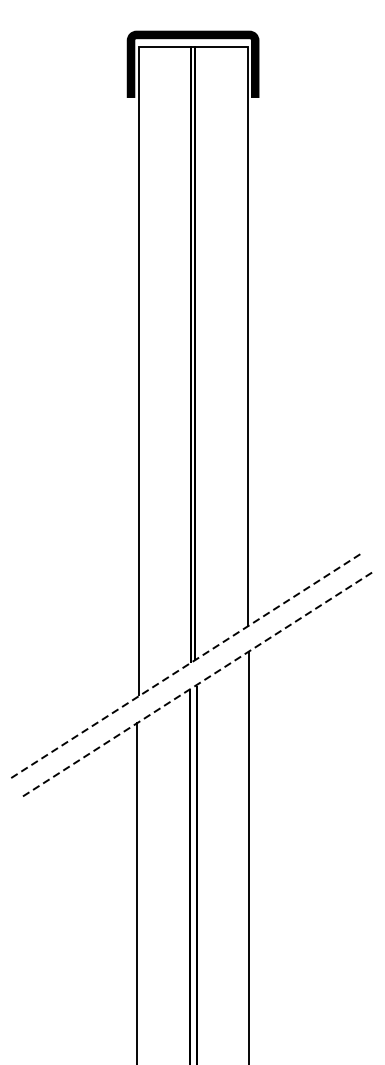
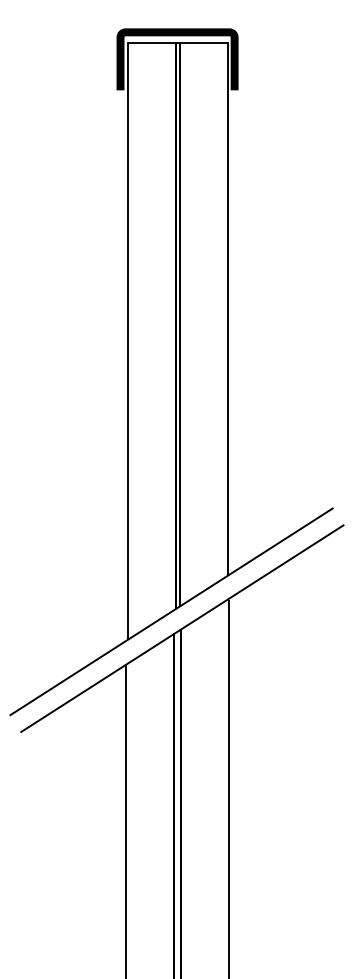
line: (187, 665) -> (172, 611), dashed -> solid
line: (198, 683) -> (182, 628), dashed -> solid

